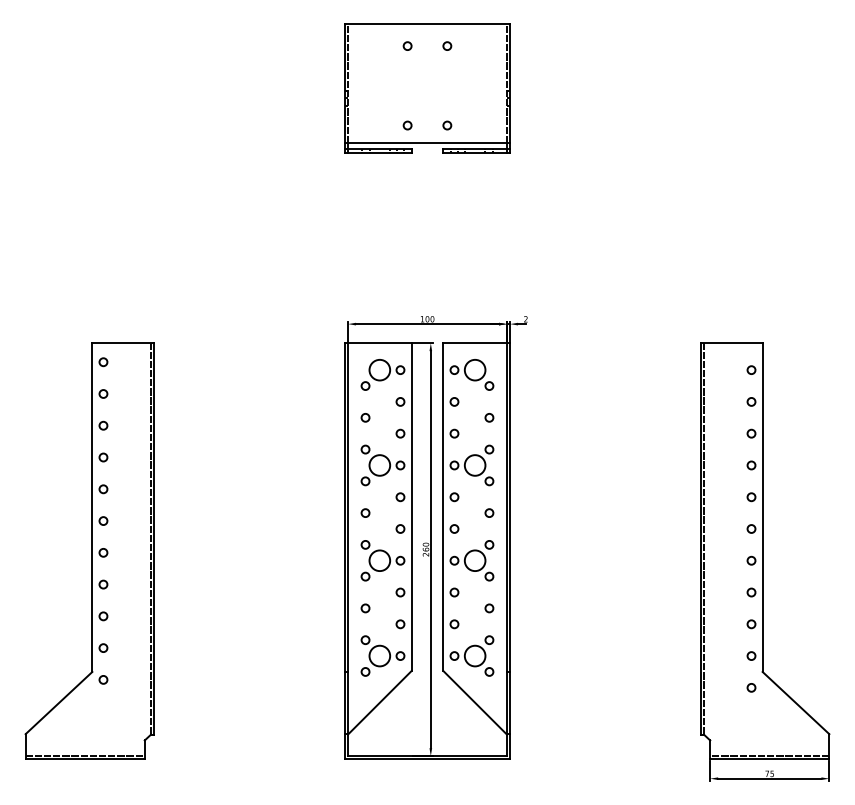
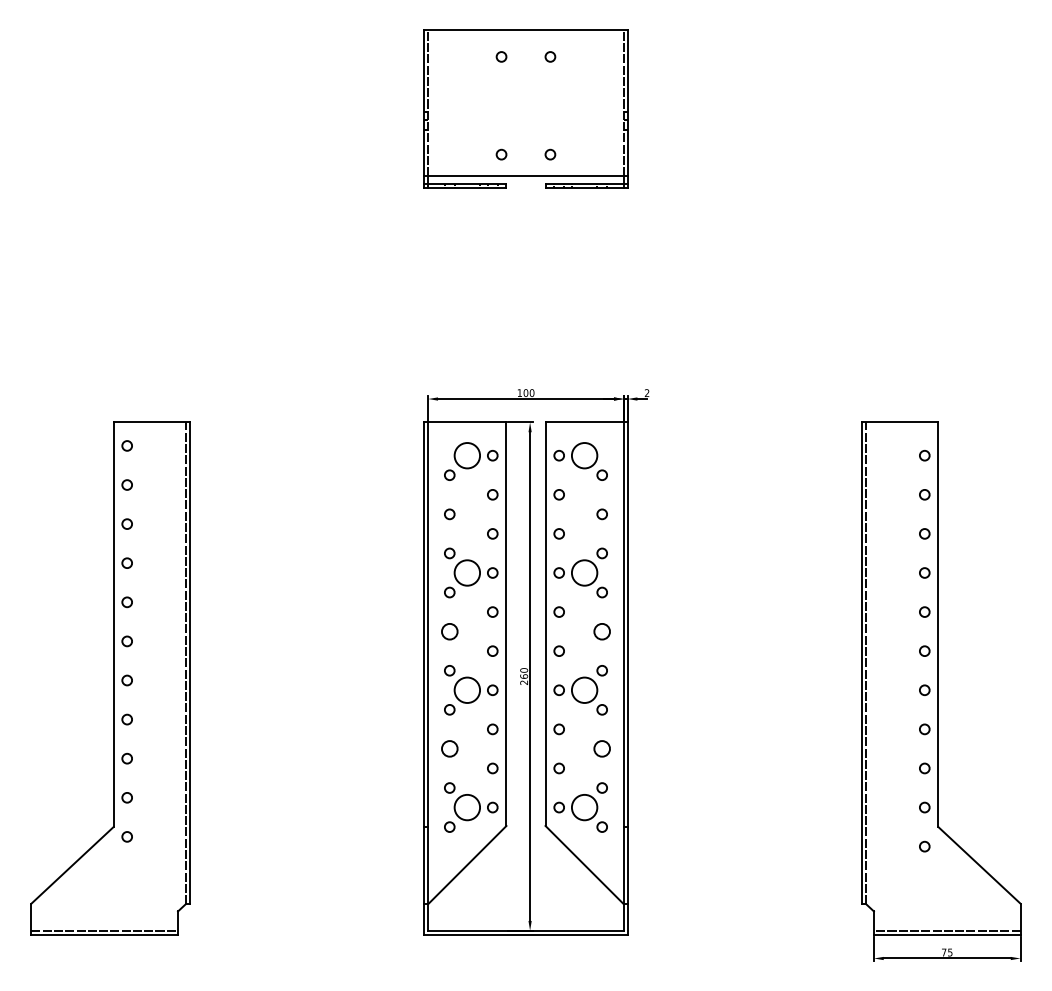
circle: (365, 512) -> (449, 630), size x1.6
circle: (489, 512) -> (602, 630), size x1.6
circle: (365, 608) -> (449, 749), size x1.6
circle: (489, 608) -> (602, 749), size x1.6

